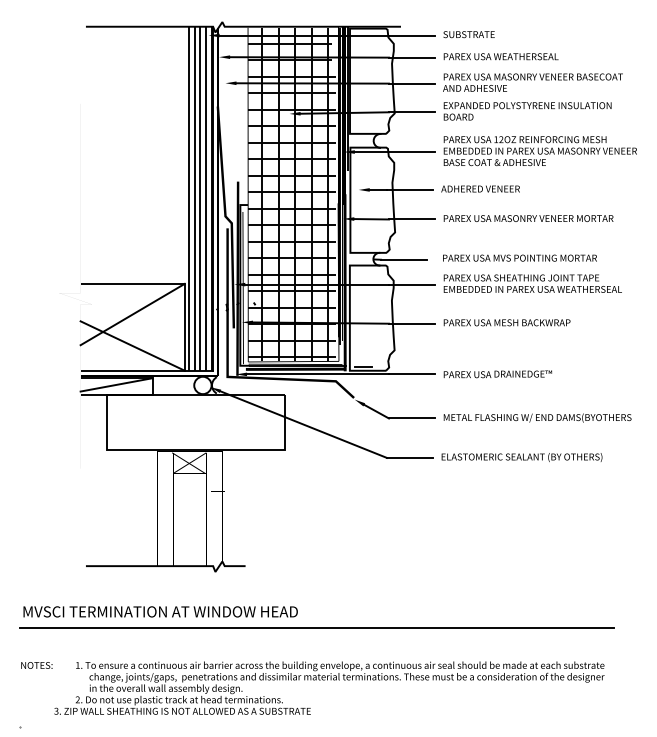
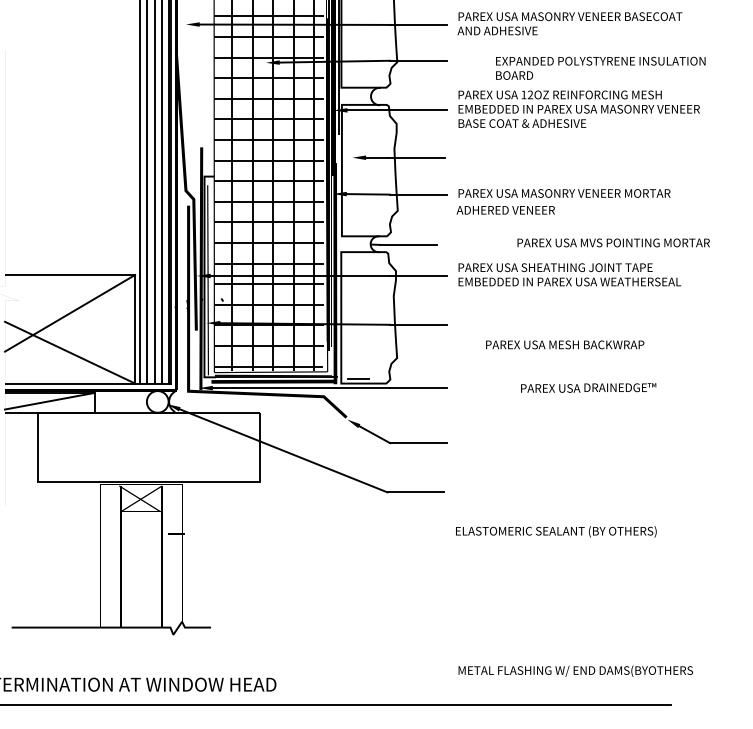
text: (527, 111) -> (600, 68), moved
text: (480, 188) -> (505, 209), moved
text: (519, 257) -> (613, 242), moved
text: (506, 322) -> (564, 344), moved
text: (497, 374) -> (588, 388), moved
text: (537, 417) -> (575, 670), moved
text: (521, 457) -> (555, 531), moved

